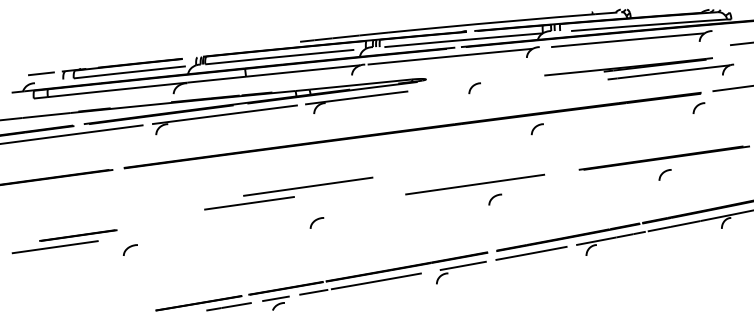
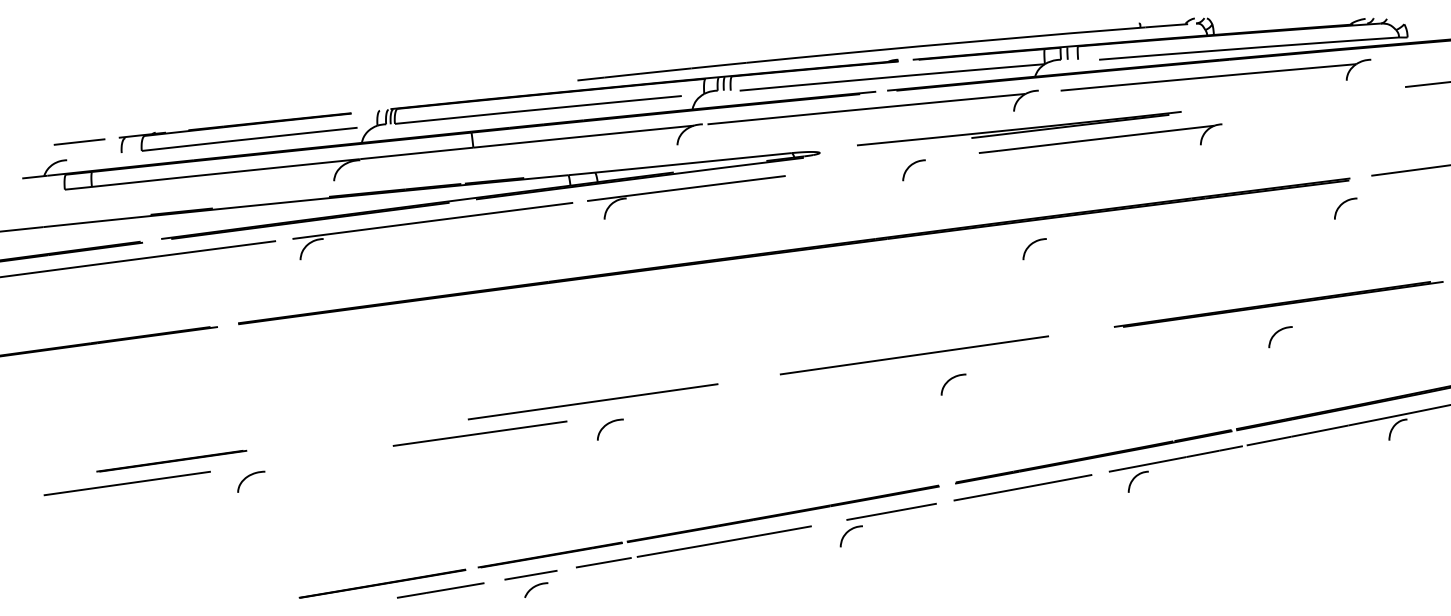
part: (639, 68) -> (1040, 131), moved
part: (288, 193) -> (555, 414), moved
part: (64, 241) -> (145, 472), moved

